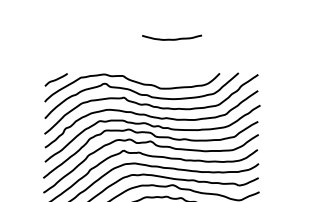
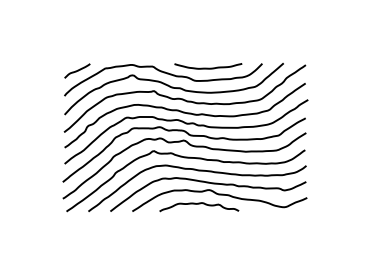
curve: (172, 38) -> (208, 67), moved

